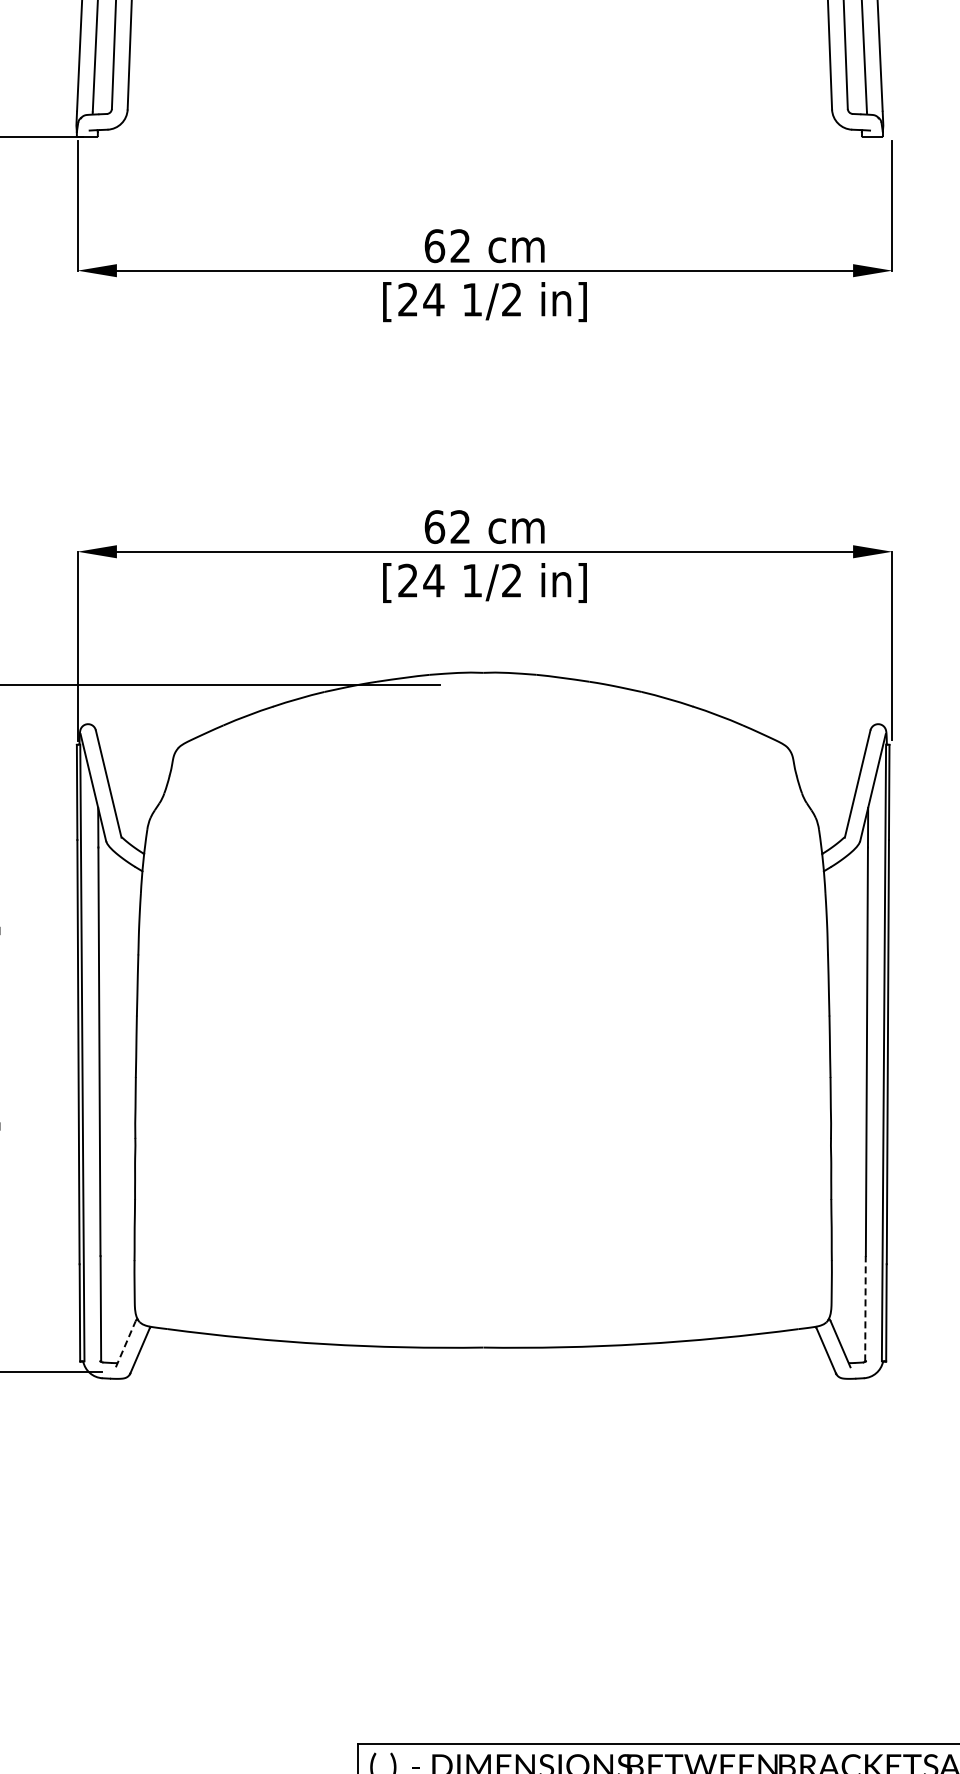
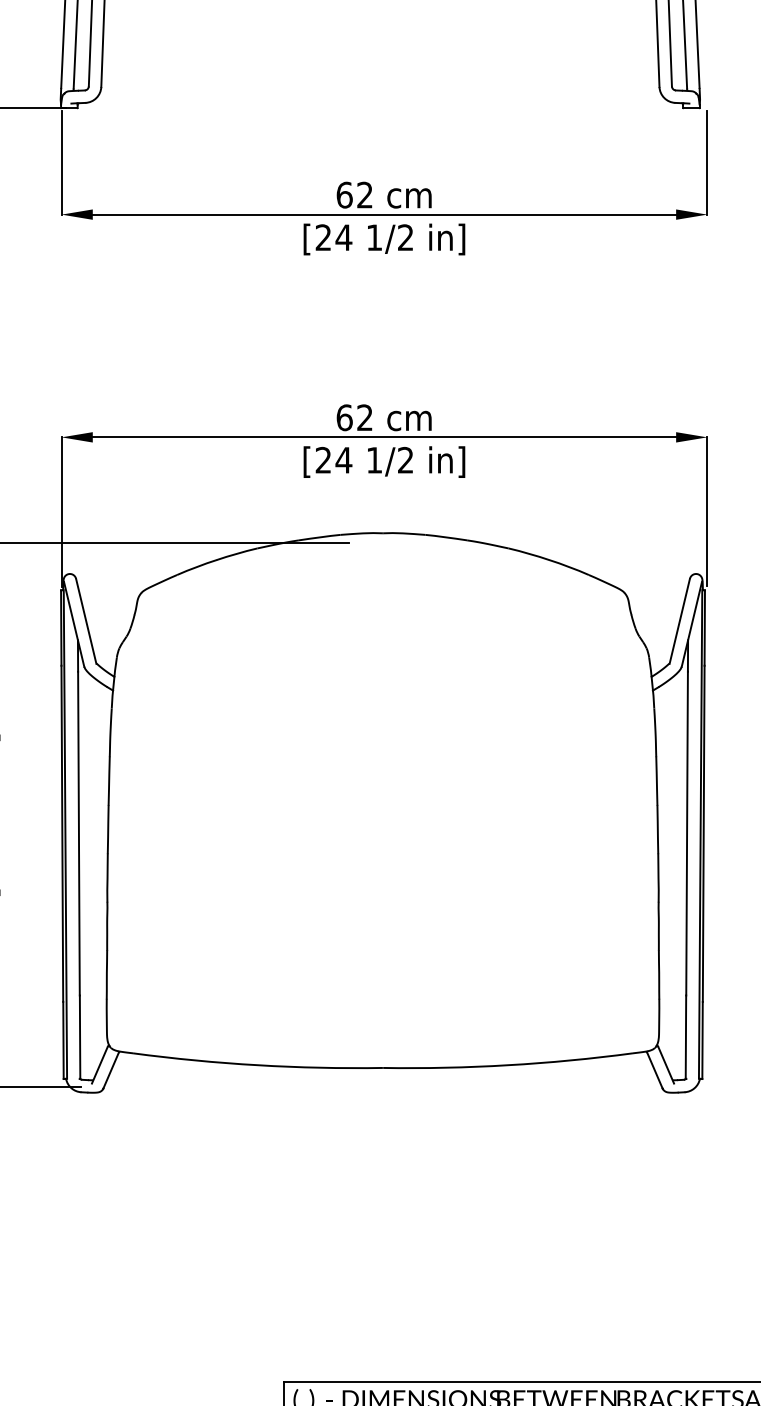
line: (865, 1308) -> (685, 1036), dashed -> solid
line: (125, 1343) -> (99, 1064), dashed -> solid

